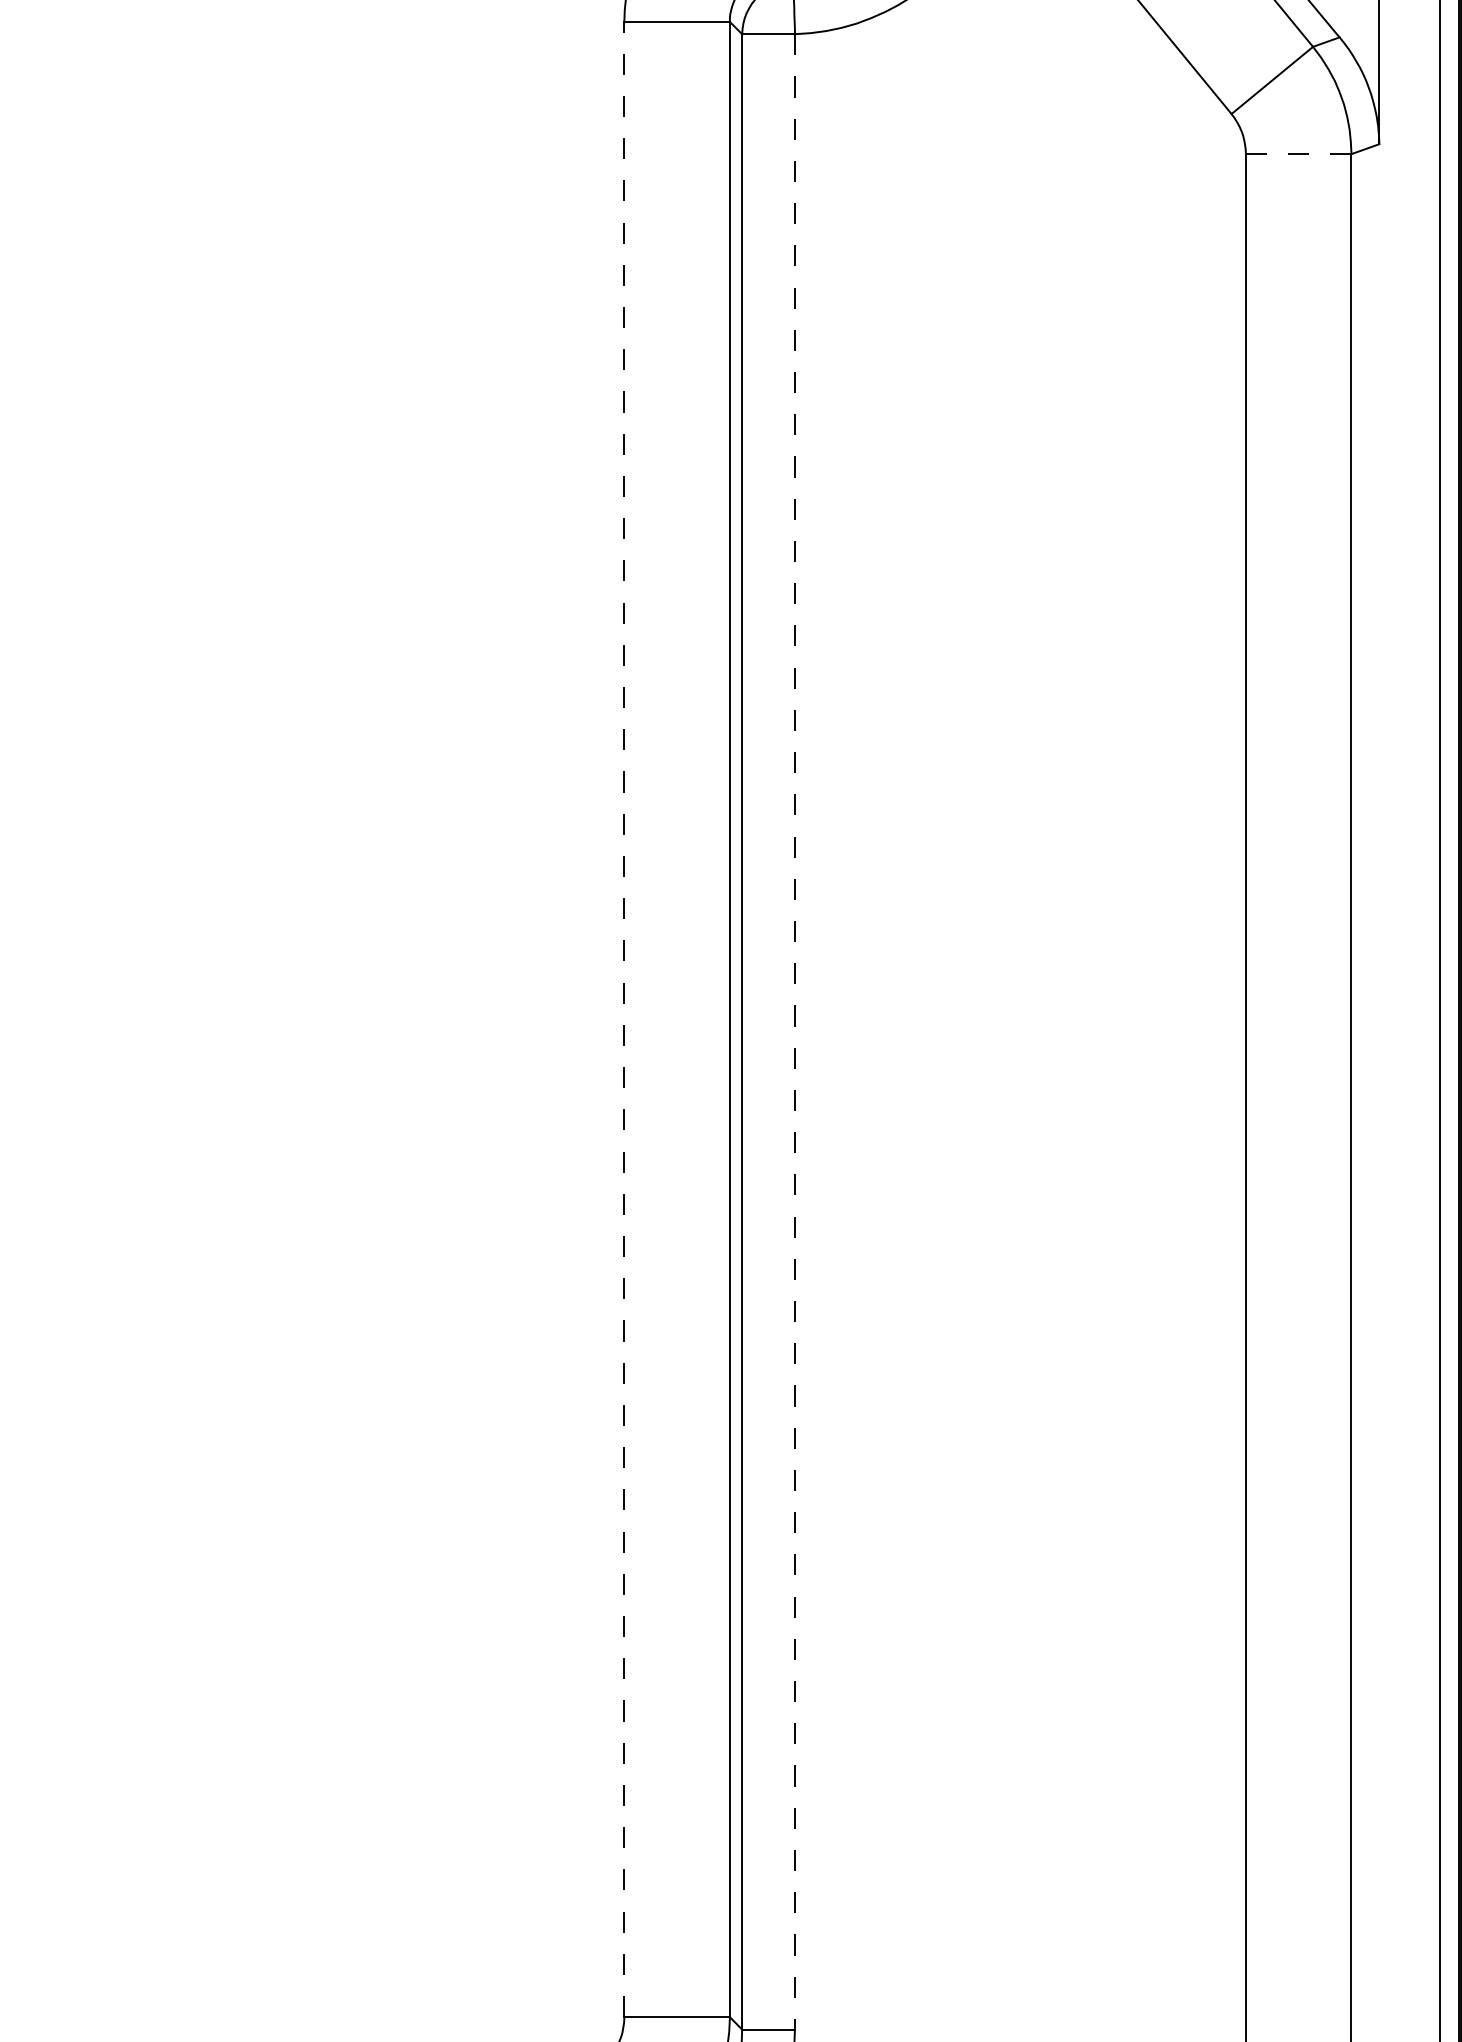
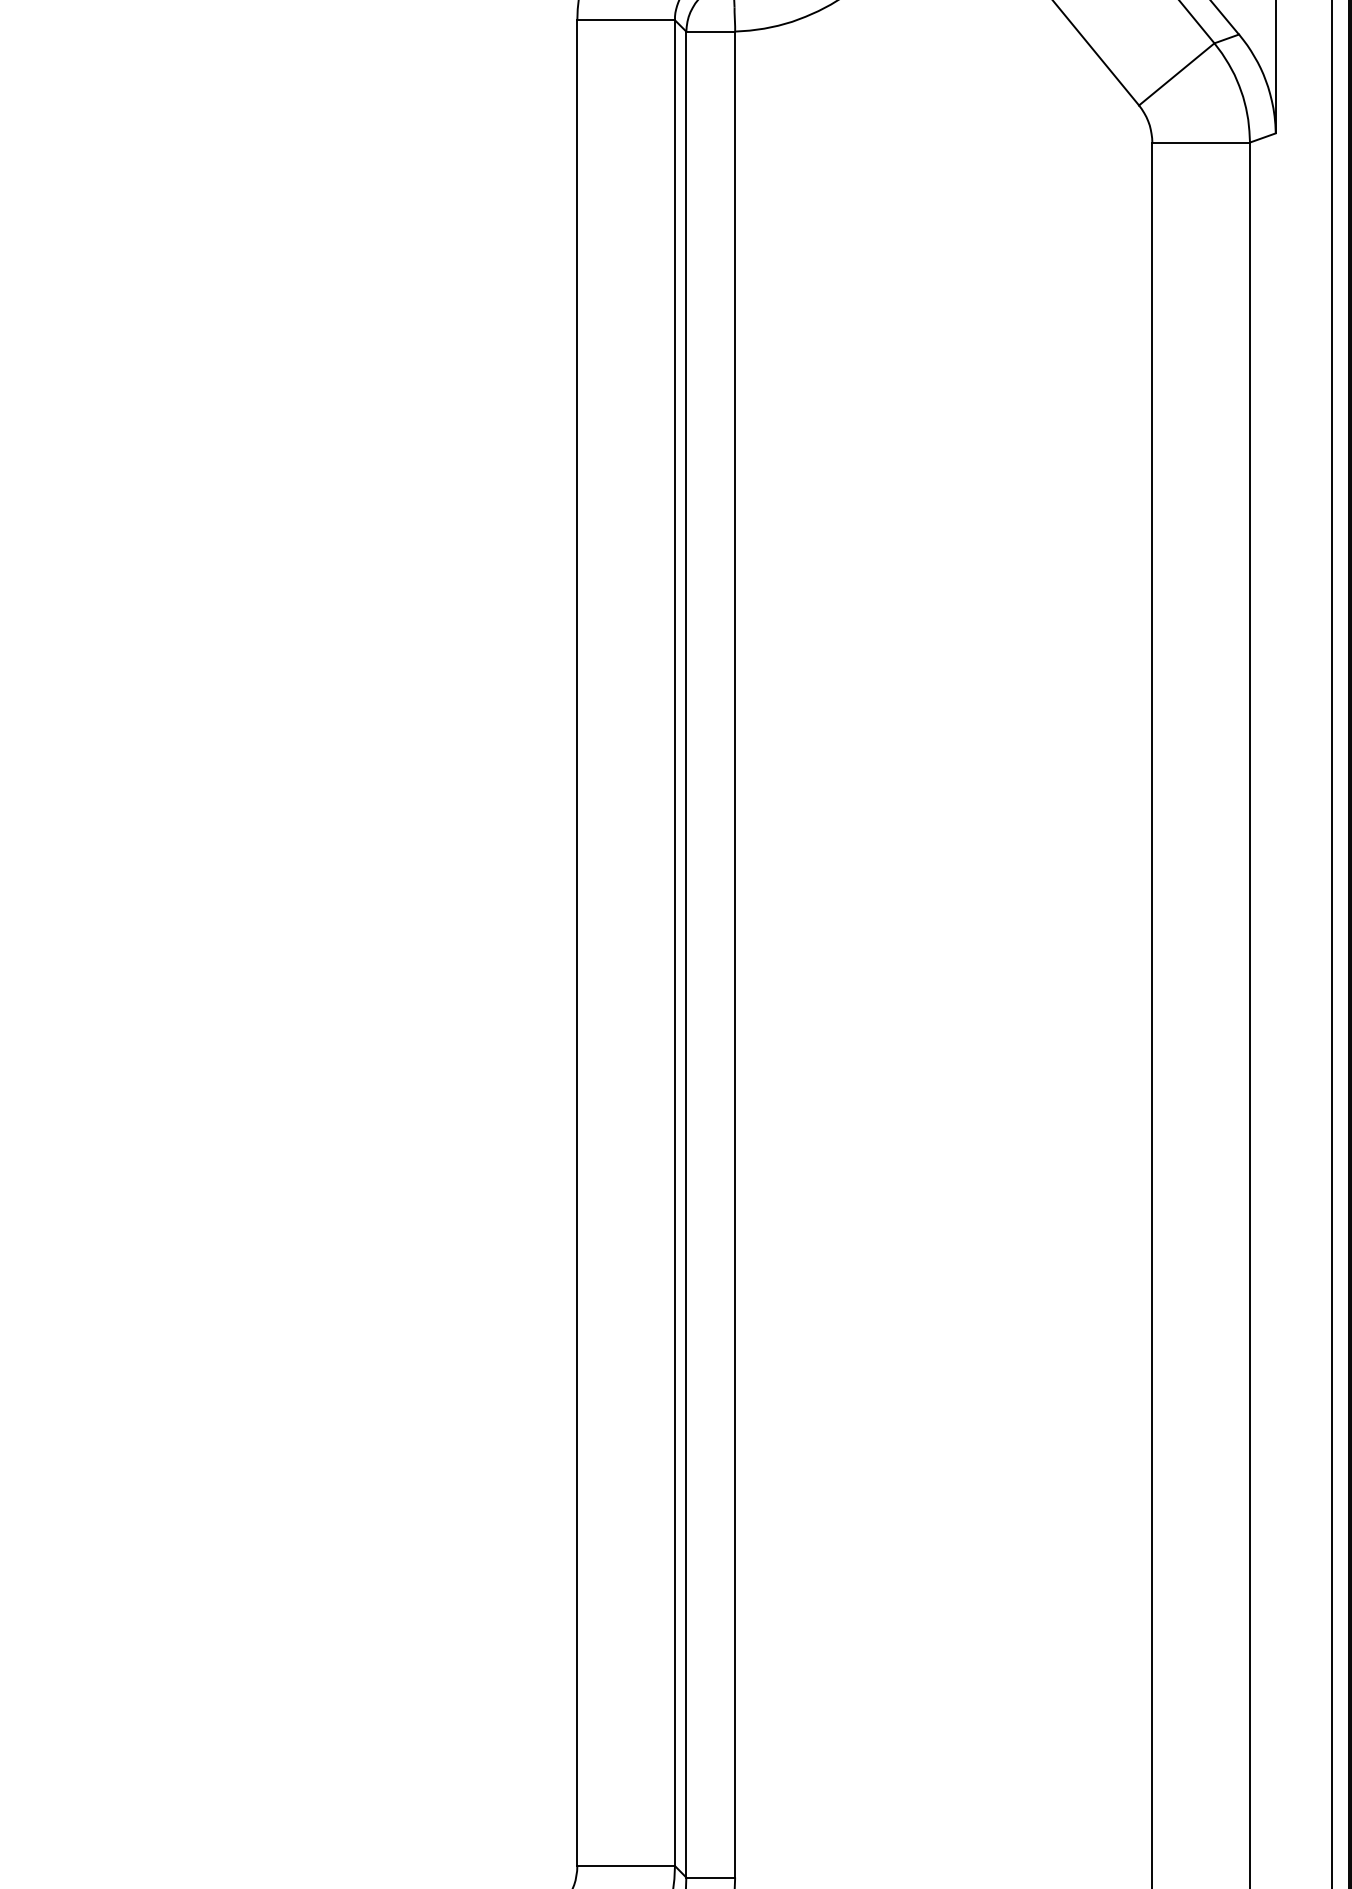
line: (1298, 154) -> (1200, 142), dashed -> solid
line: (624, 1019) -> (577, 943), dashed -> solid
line: (794, 1031) -> (734, 954), dashed -> solid

